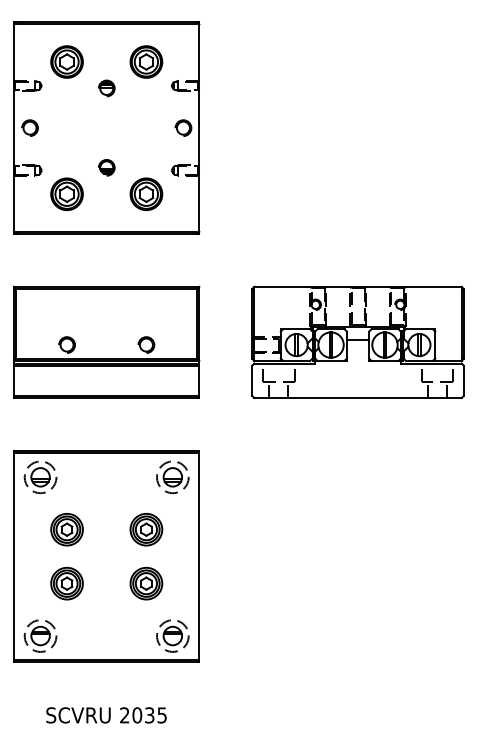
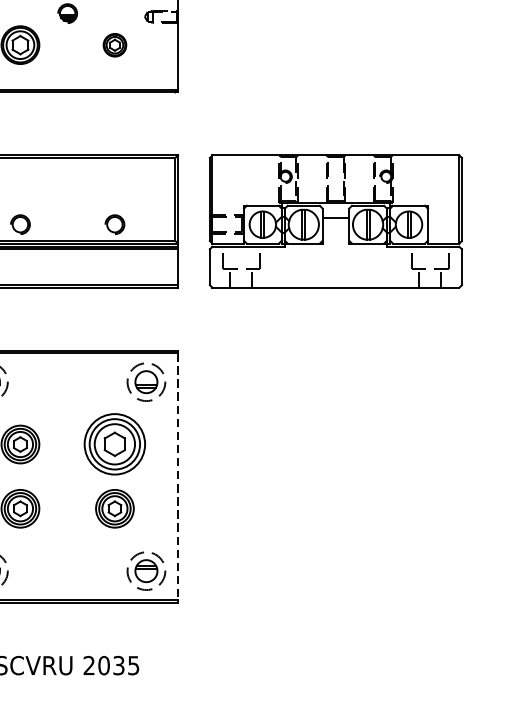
part: (146, 194) -> (115, 45), size x0.6
part: (357, 341) -> (335, 220), moved
part: (146, 529) -> (115, 444), size x1.6
line: (199, 556) -> (178, 476), solid -> dashed

